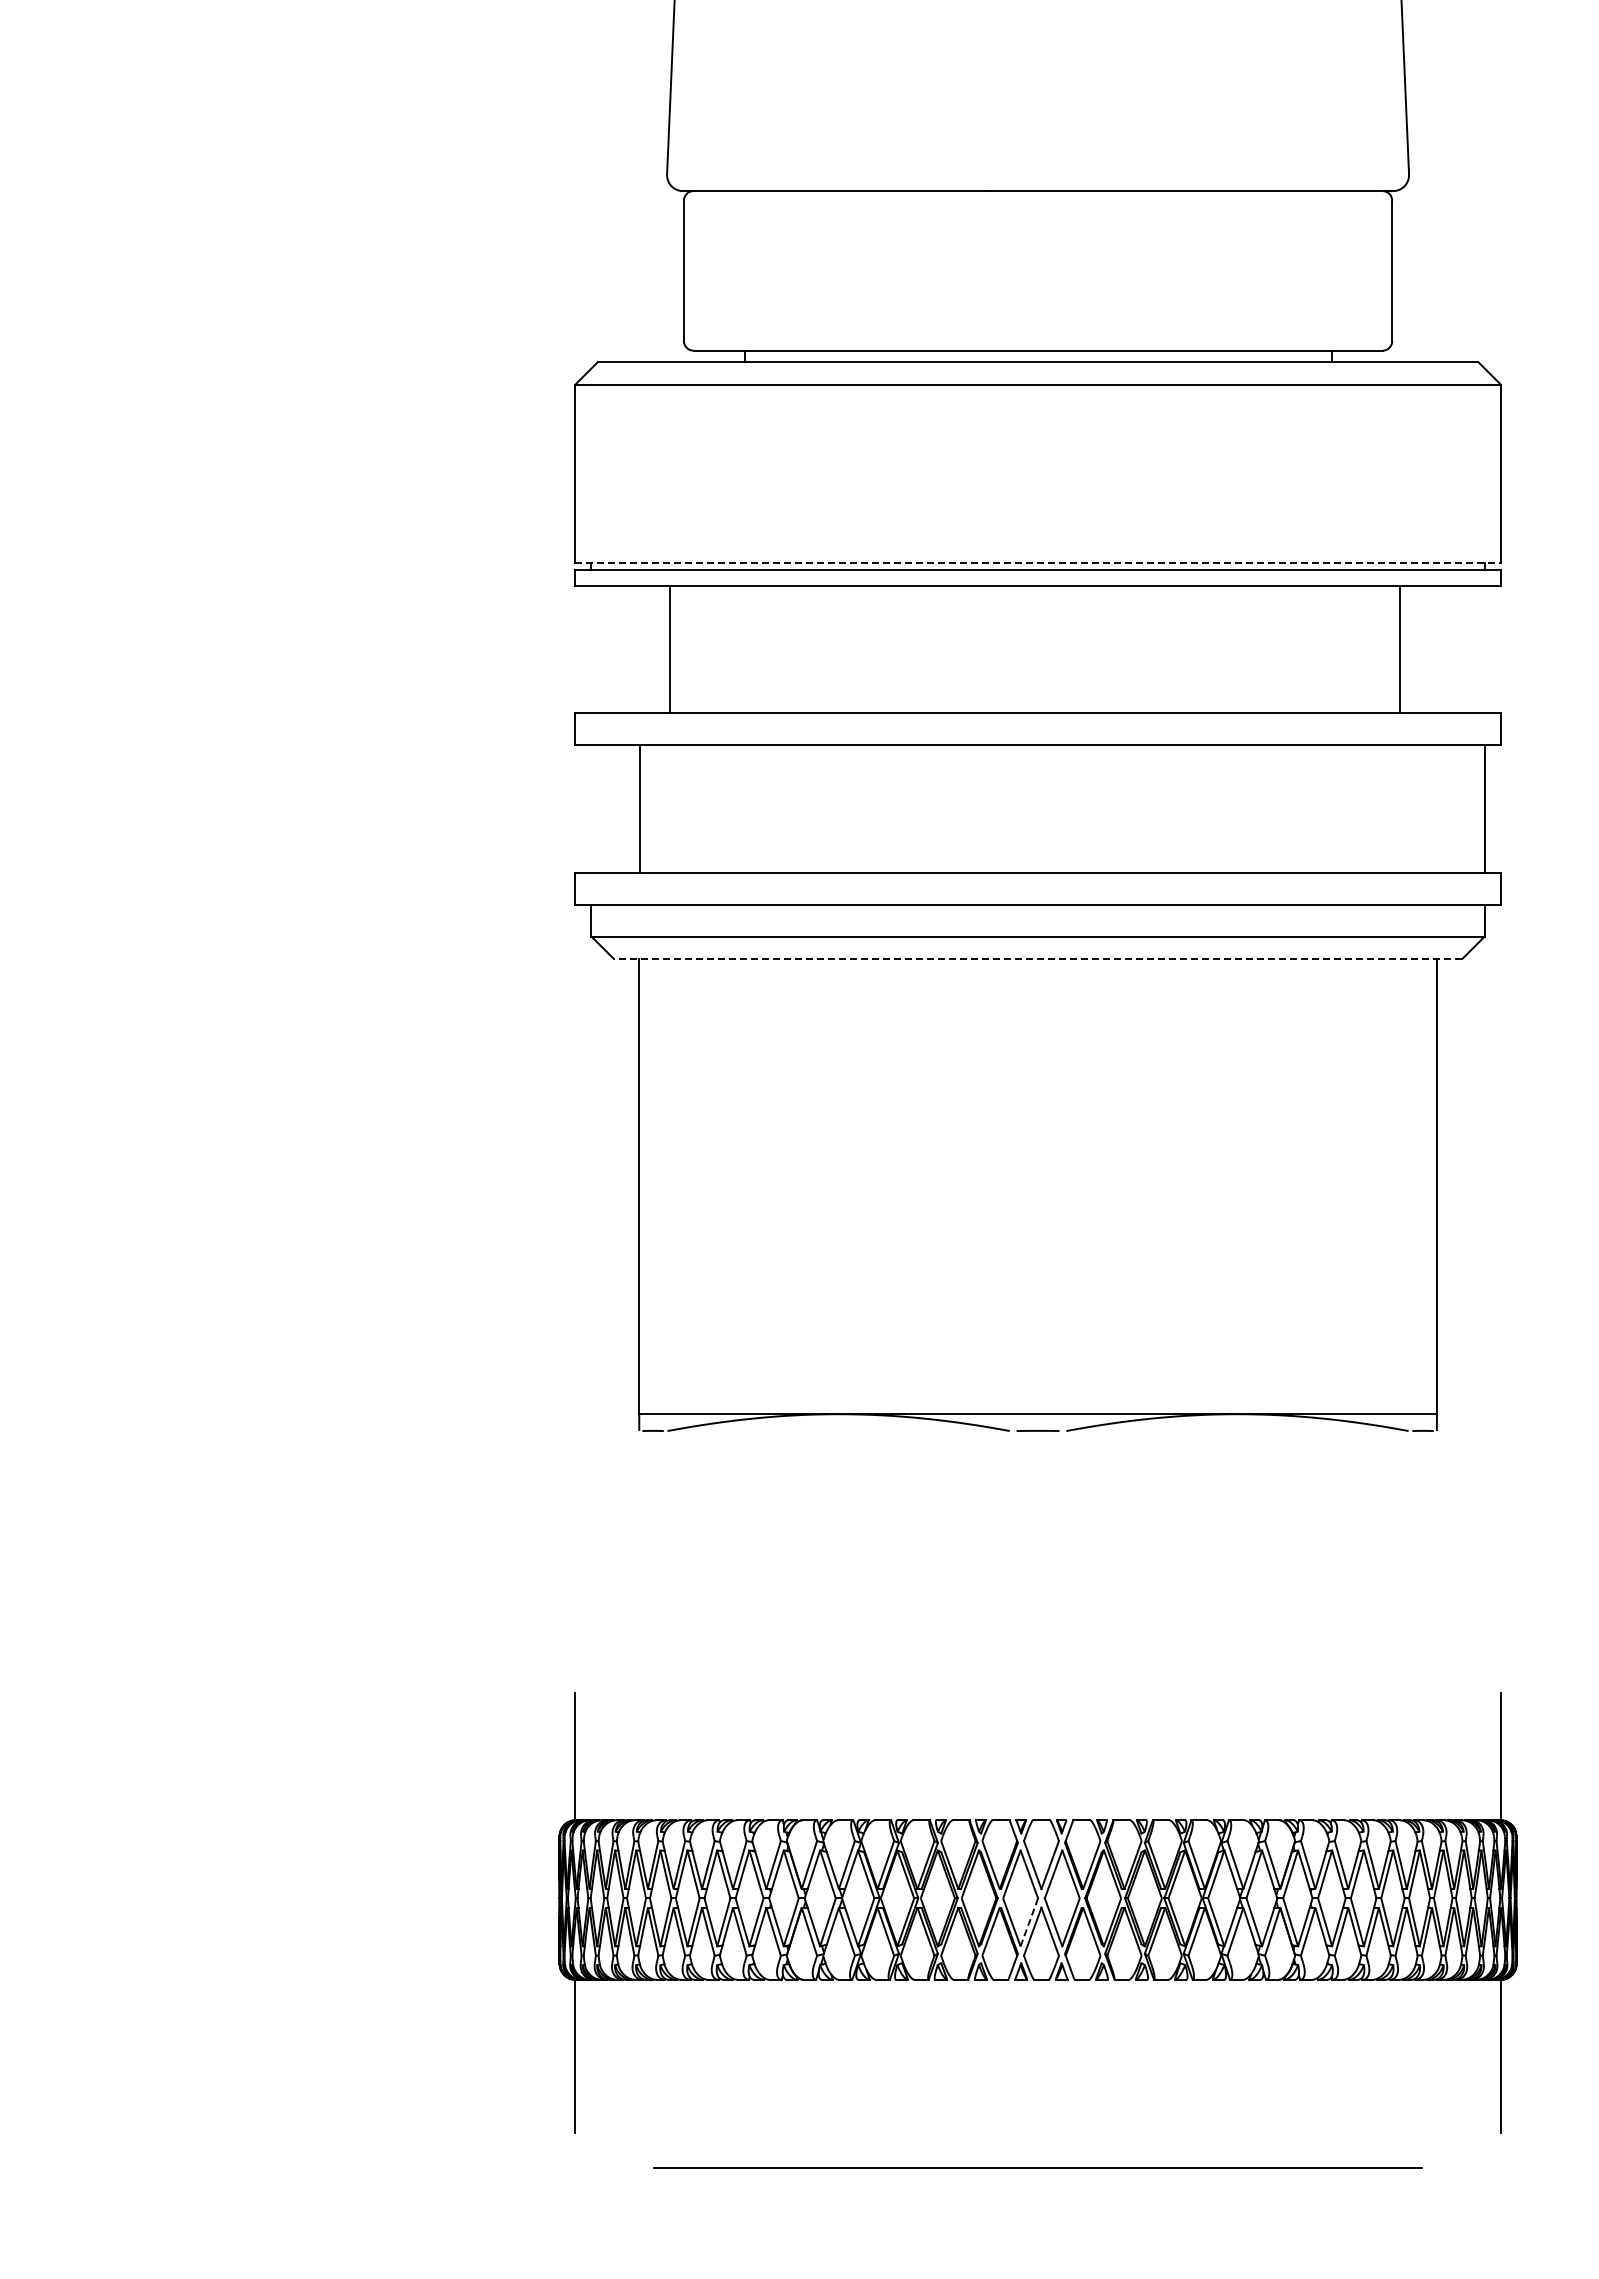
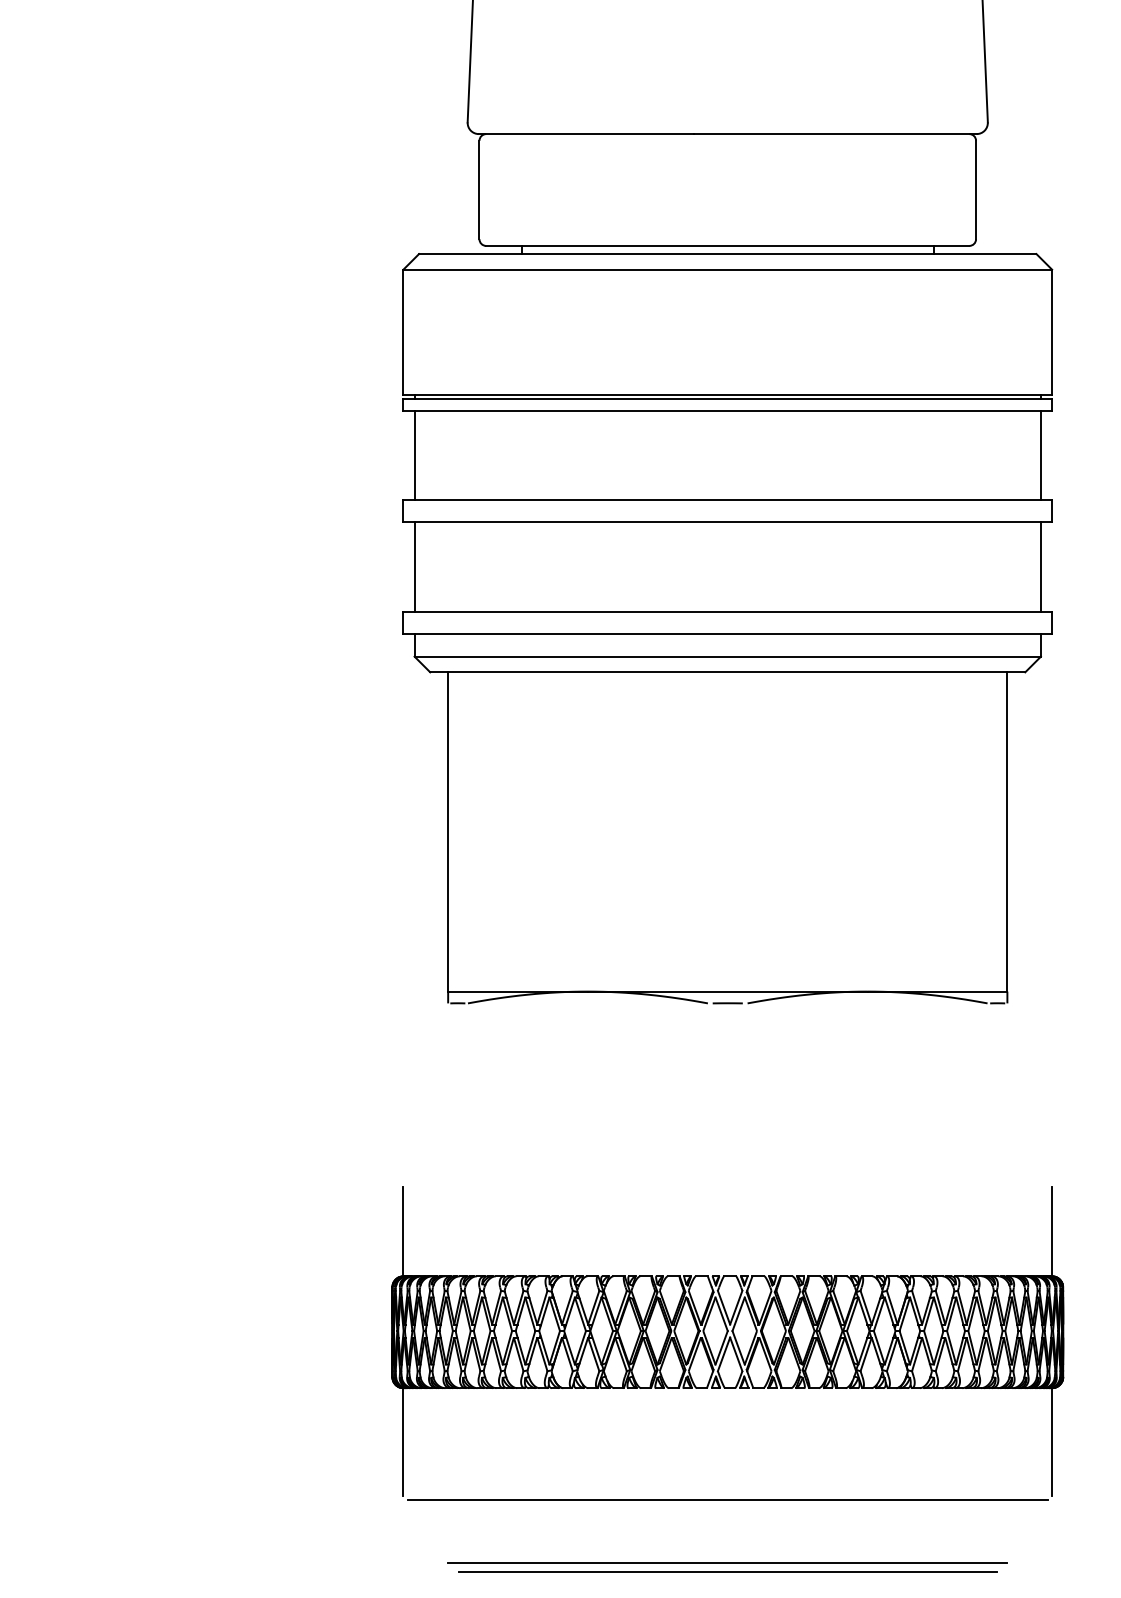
line: (1038, 563) -> (728, 395), dashed -> solid
line: (670, 649) -> (414, 455), moved
line: (1399, 649) -> (1040, 455), moved
line: (640, 808) -> (414, 566), moved
line: (1037, 958) -> (727, 672), dashed -> solid
line: (1029, 1922) -> (721, 1347), dashed -> solid
line: (1037, 2139) -> (727, 1500), added
line: (1037, 2167) -> (727, 1572), moved
line: (1037, 2229) -> (727, 1563), added

